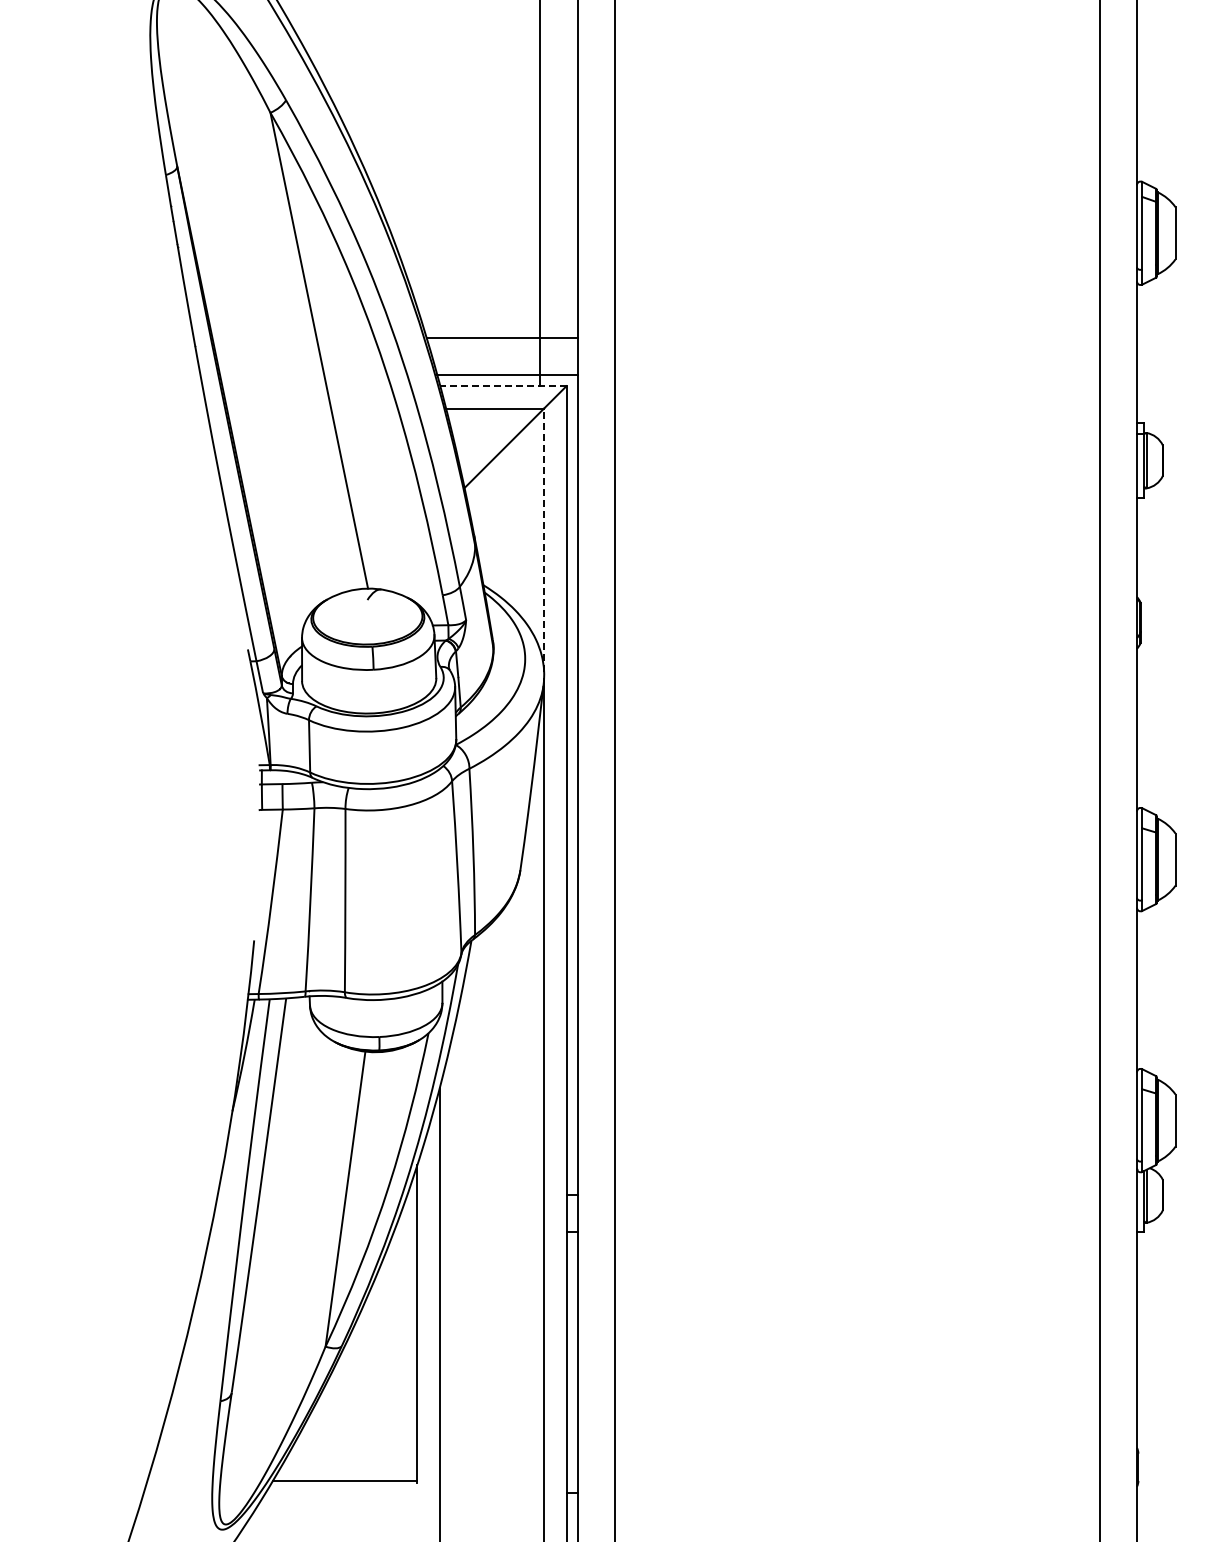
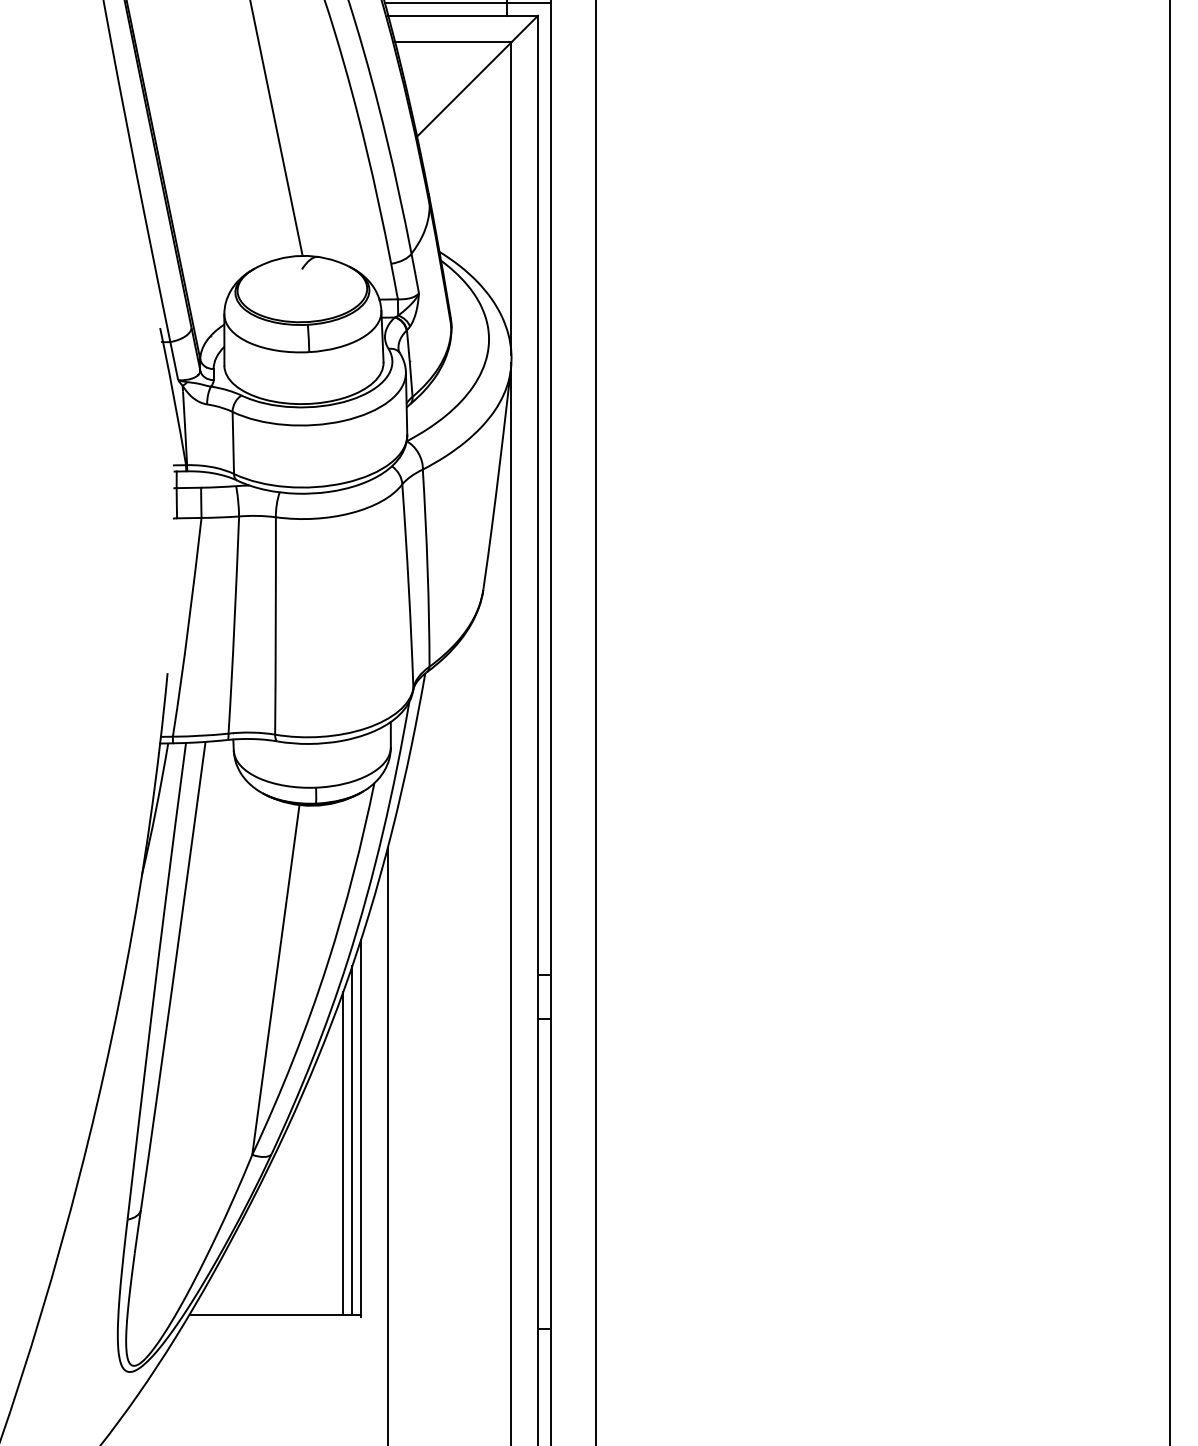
line: (502, 386) -> (462, 16), dashed -> solid
line: (544, 540) -> (511, 198), dashed -> solid
line: (409, 1334) -> (351, 1140), added
line: (402, 1344) -> (343, 1152), added

